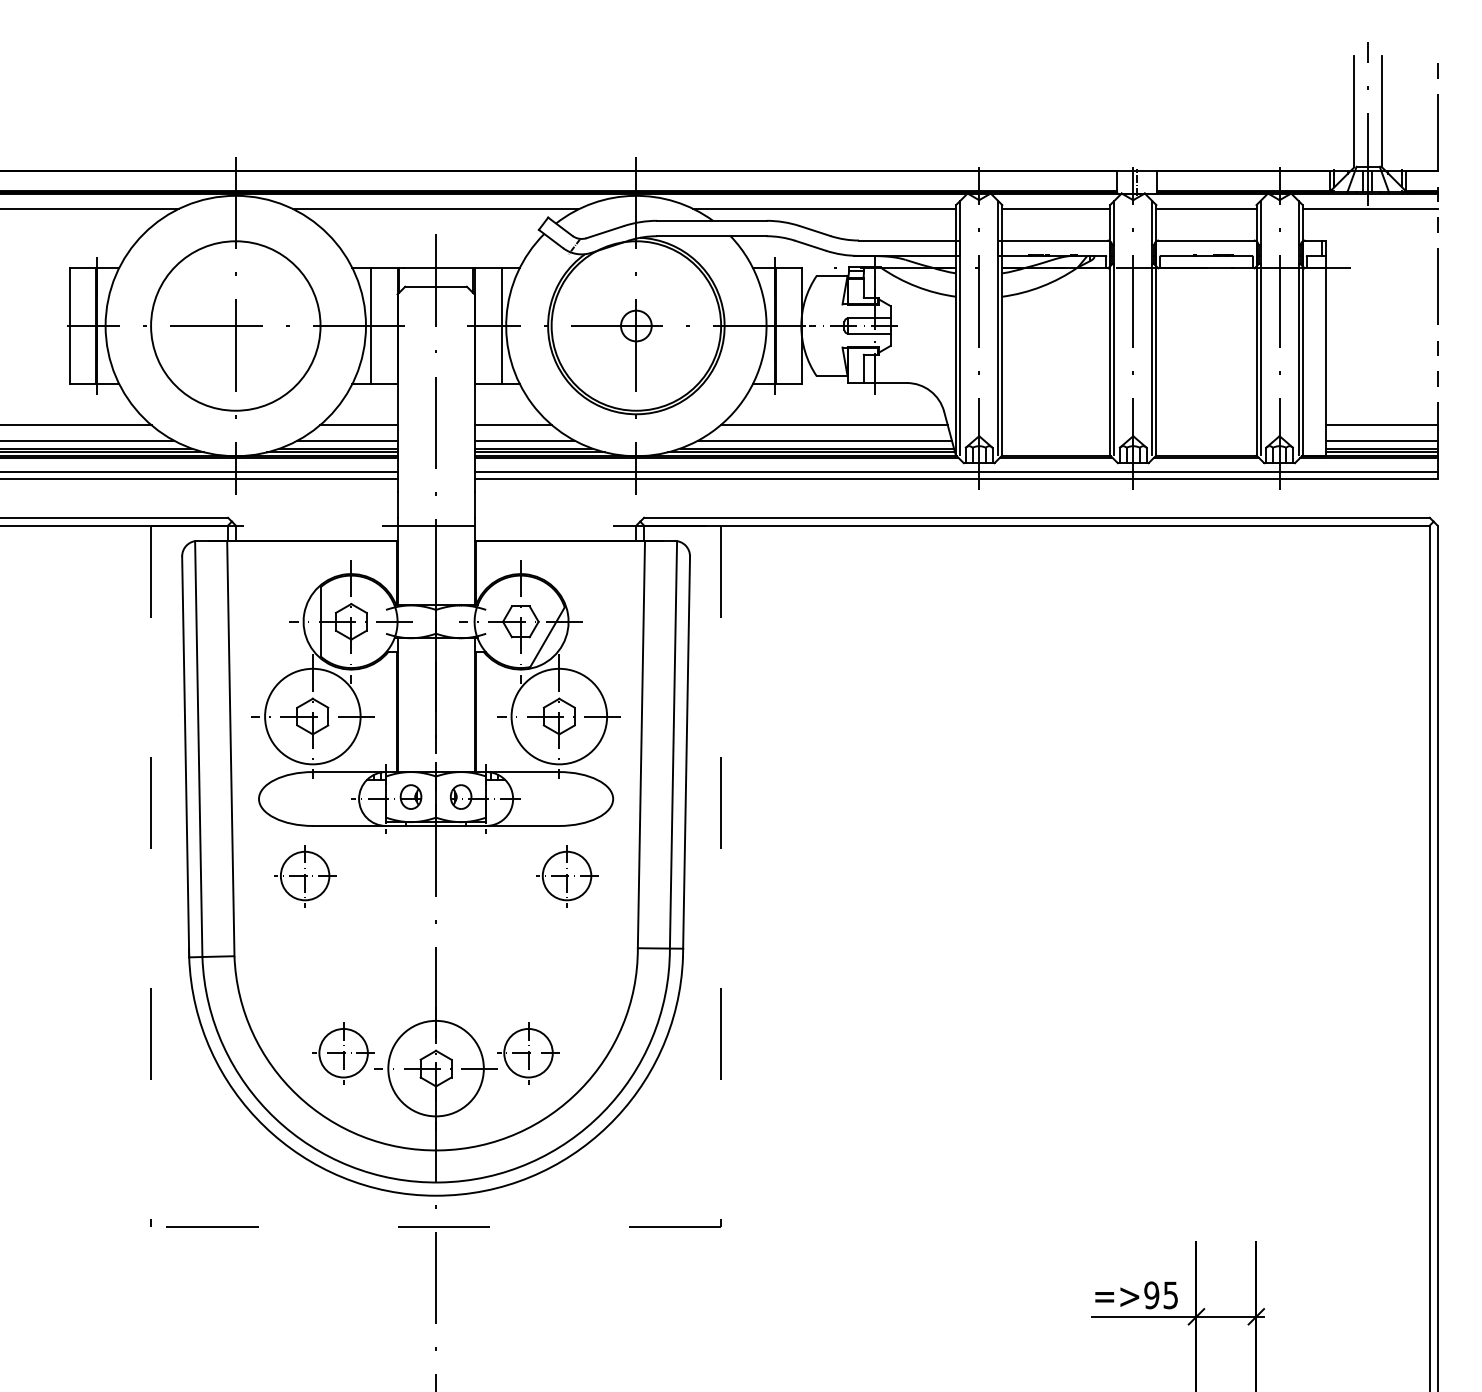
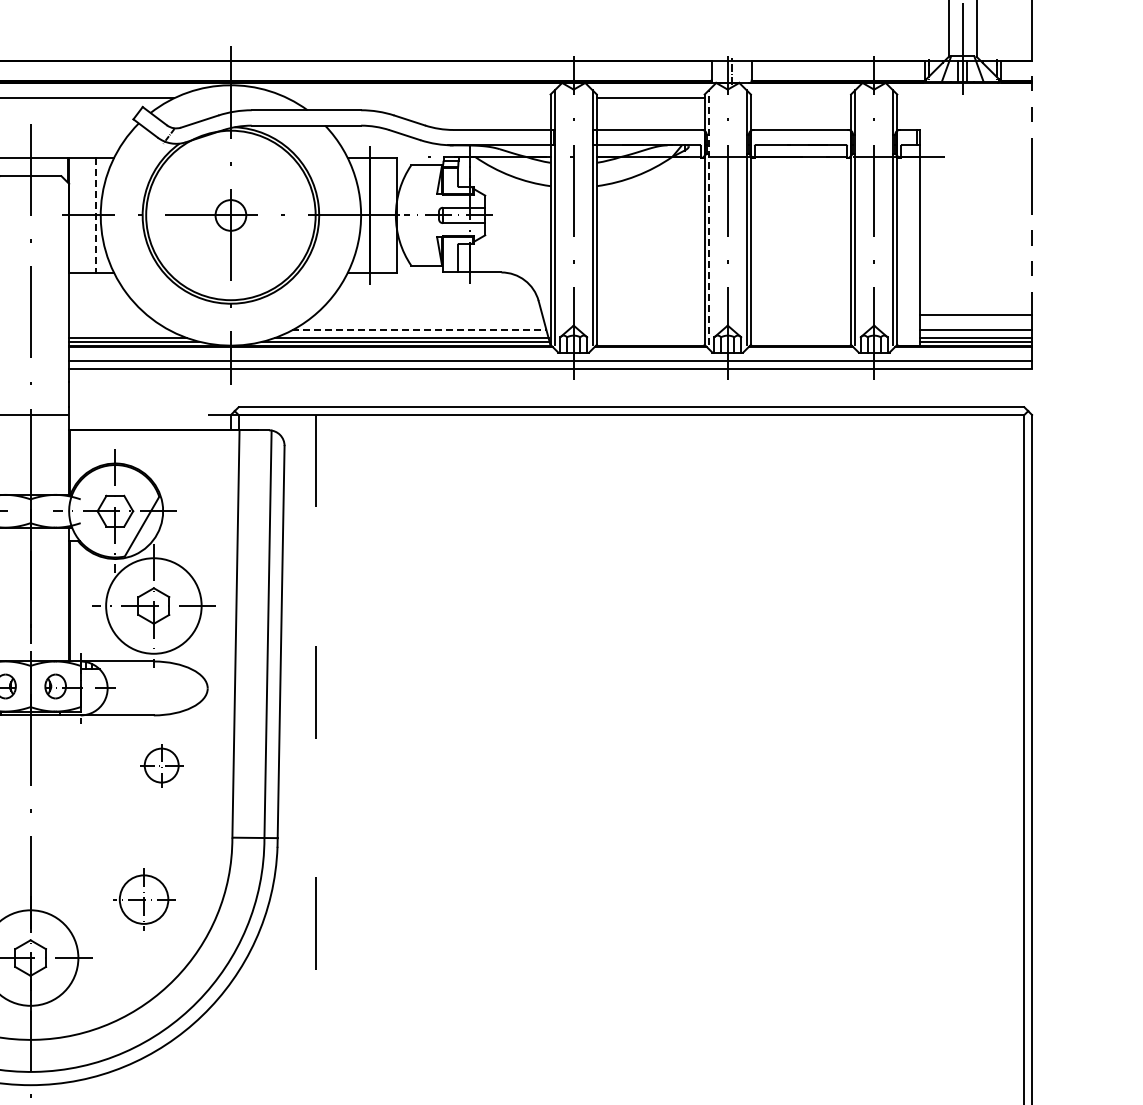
line: (824, 208) -> (419, 97), removed
line: (1206, 208) -> (801, 97), removed
line: (1369, 208) -> (964, 97), removed
line: (501, 326) -> (96, 215), solid -> dashed
line: (1114, 327) -> (709, 216), solid -> dashed
line: (513, 425) -> (108, 314), removed
line: (833, 425) -> (428, 314), removed
line: (524, 440) -> (119, 329), removed
line: (825, 440) -> (420, 329), solid -> dashed
part: (567, 876) -> (162, 765), size x0.7
part: (528, 1053) -> (144, 899), moved

